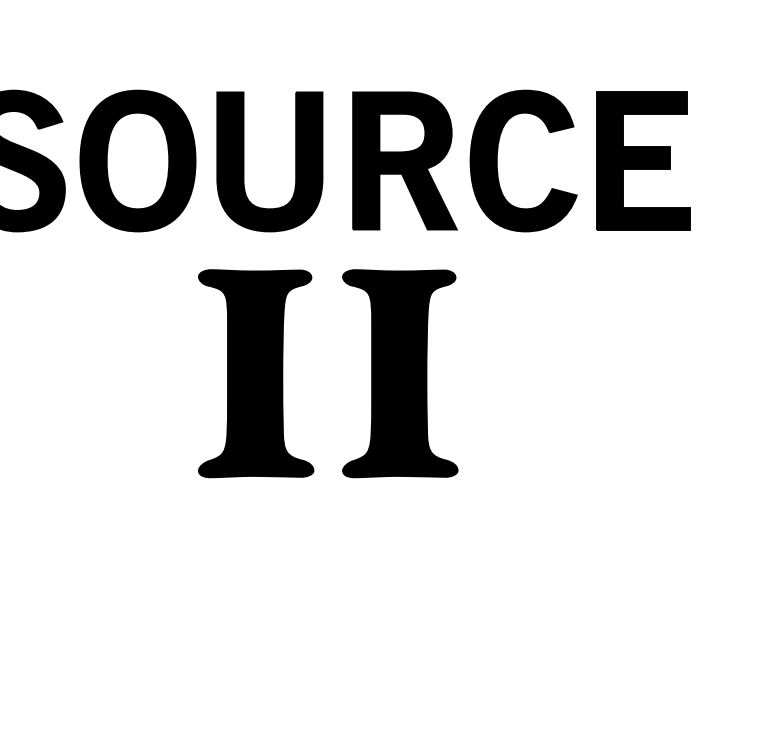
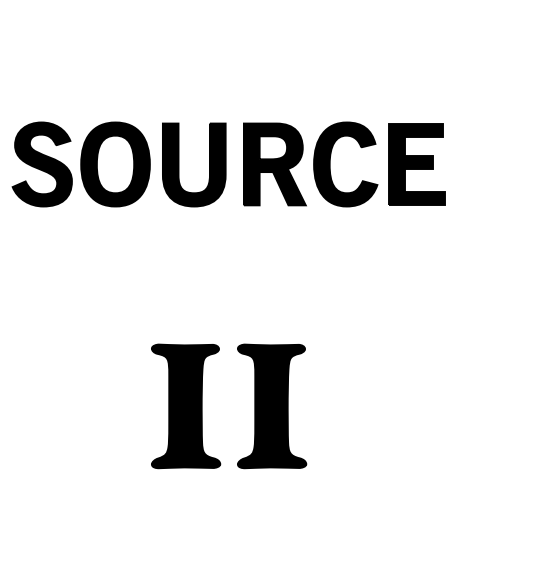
part: (370, 373) -> (254, 406), moved

